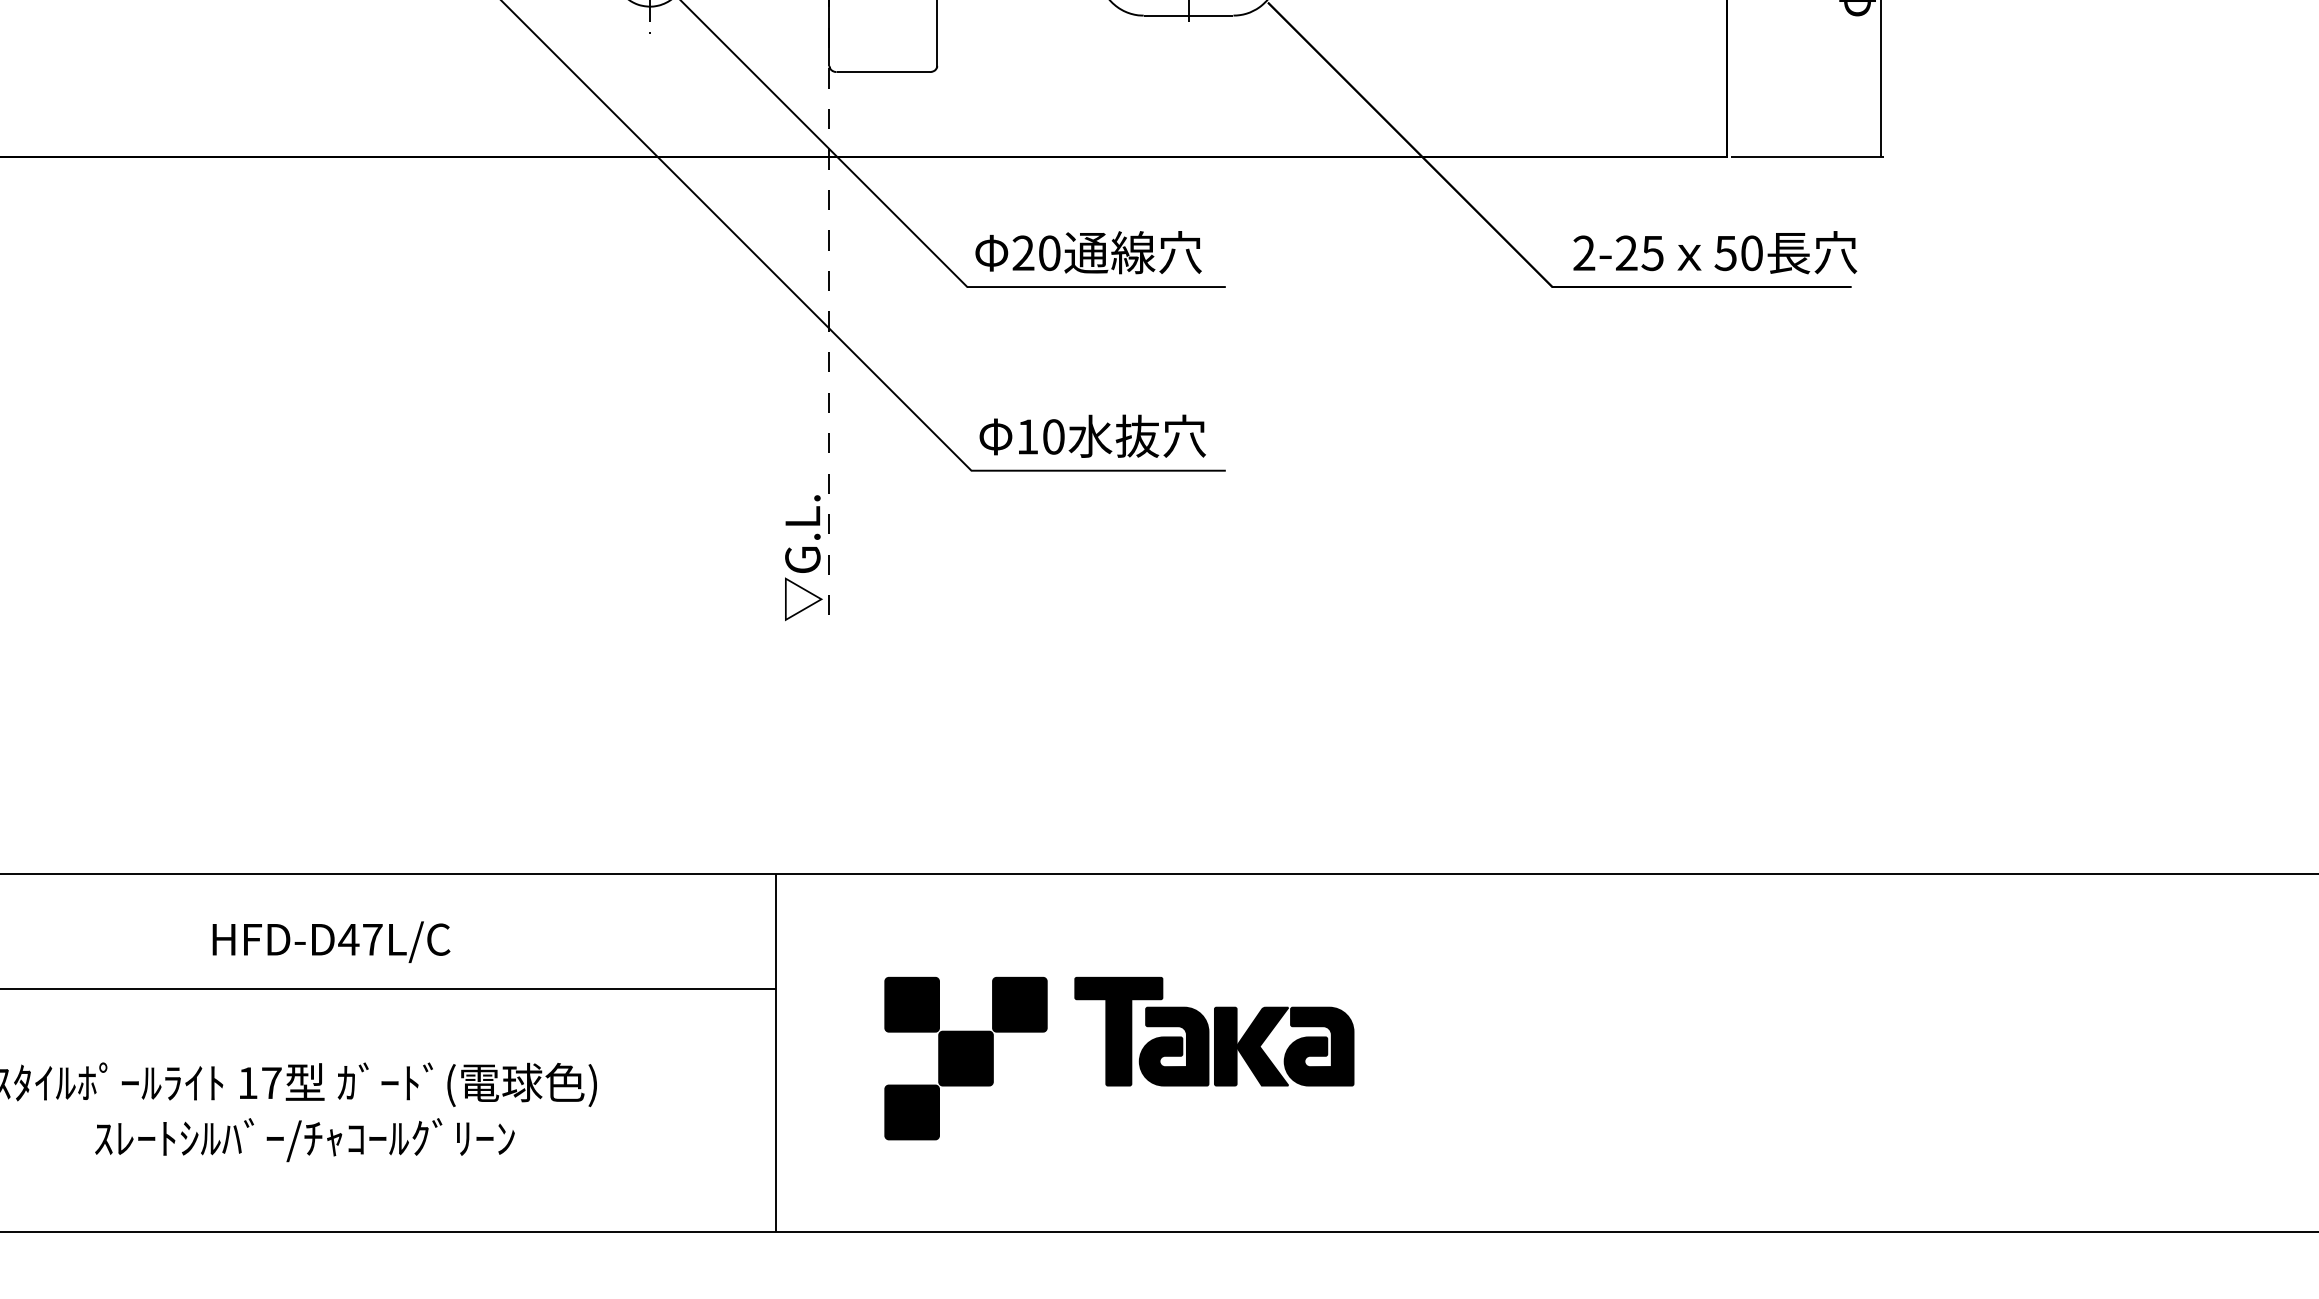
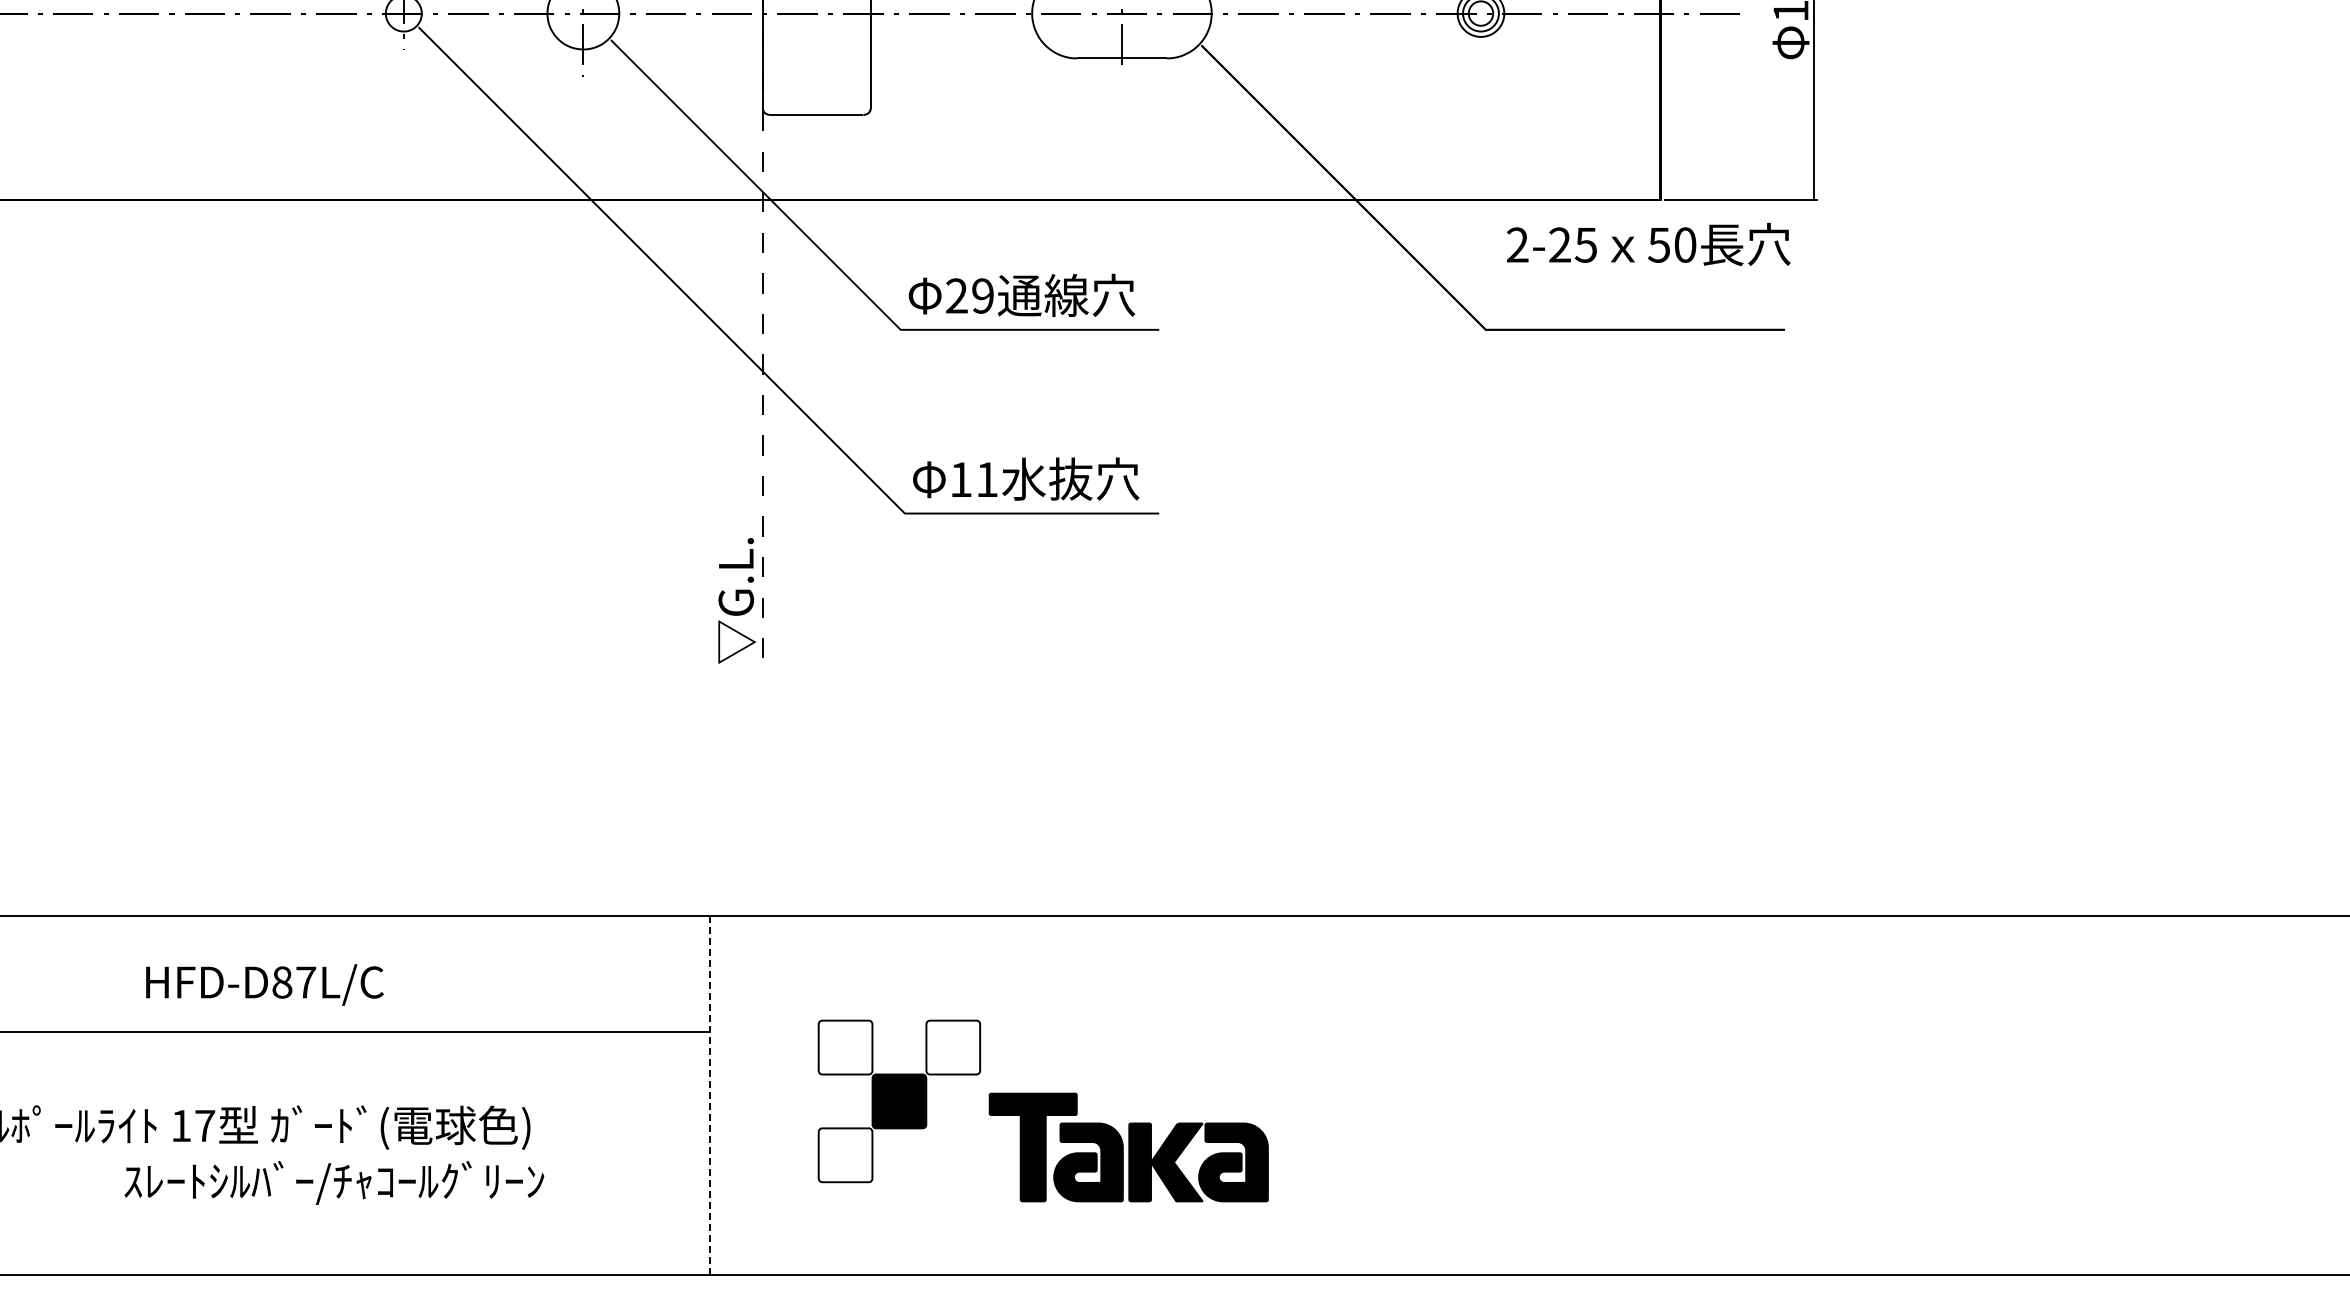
text: (1049, 252) -> (982, 295), 20 -> 29
text: (1715, 252) -> (1648, 244), moved
text: (1054, 436) -> (987, 479), 10 -> 11
text: (348, 939) -> (281, 982), HFD-D47L/C -> HFD-D87L/C
fill: (912, 1004) -> (845, 1047), removed
fill: (1020, 1004) -> (953, 1047), removed
part: (1214, 1031) -> (1128, 1147), moved
line: (776, 1053) -> (709, 1096), solid -> dashed
fill: (912, 1112) -> (845, 1155), removed
text: (305, 1139) -> (334, 1182), moved

